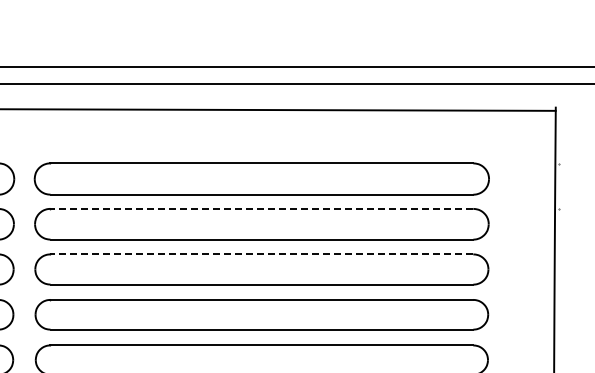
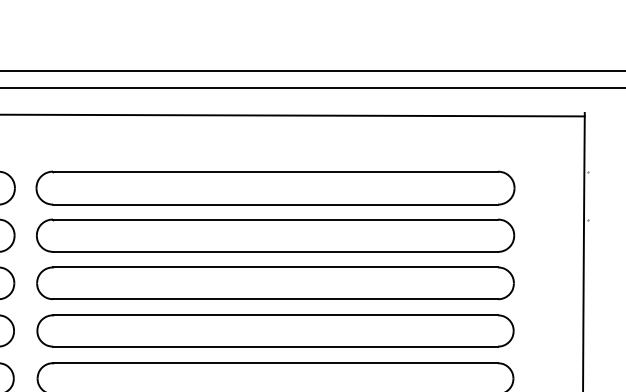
line: (261, 208) -> (275, 219), dashed -> solid
line: (261, 254) -> (275, 267), dashed -> solid

